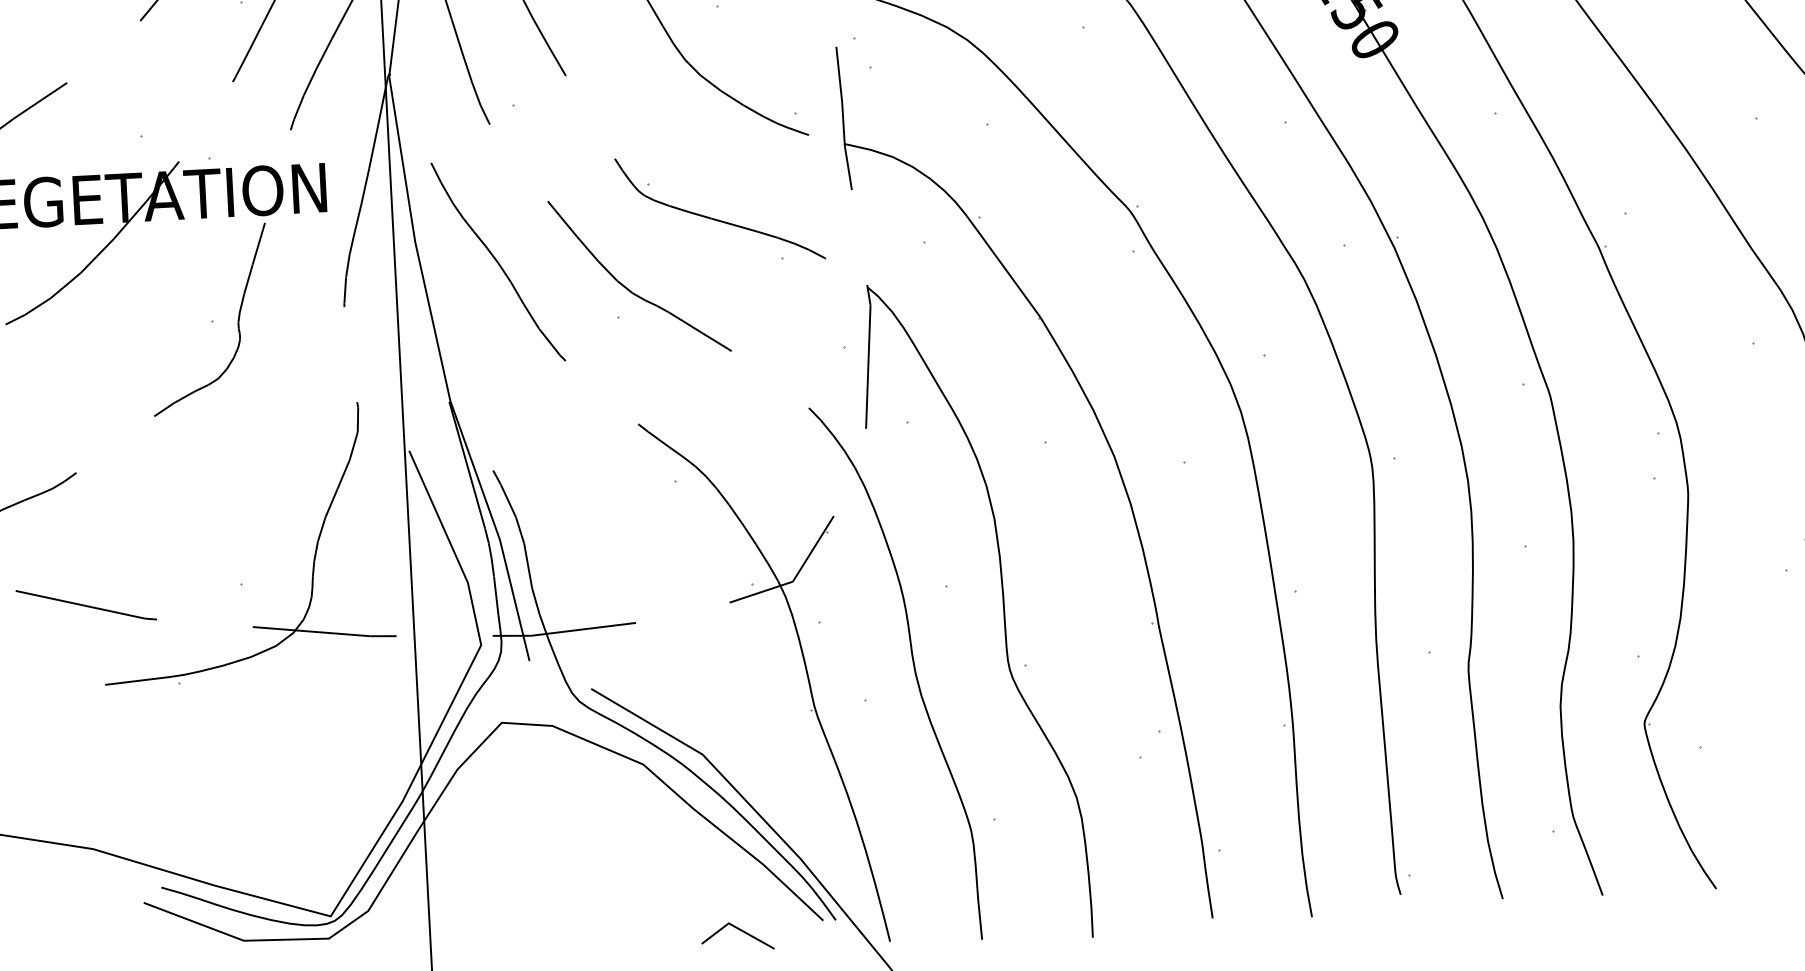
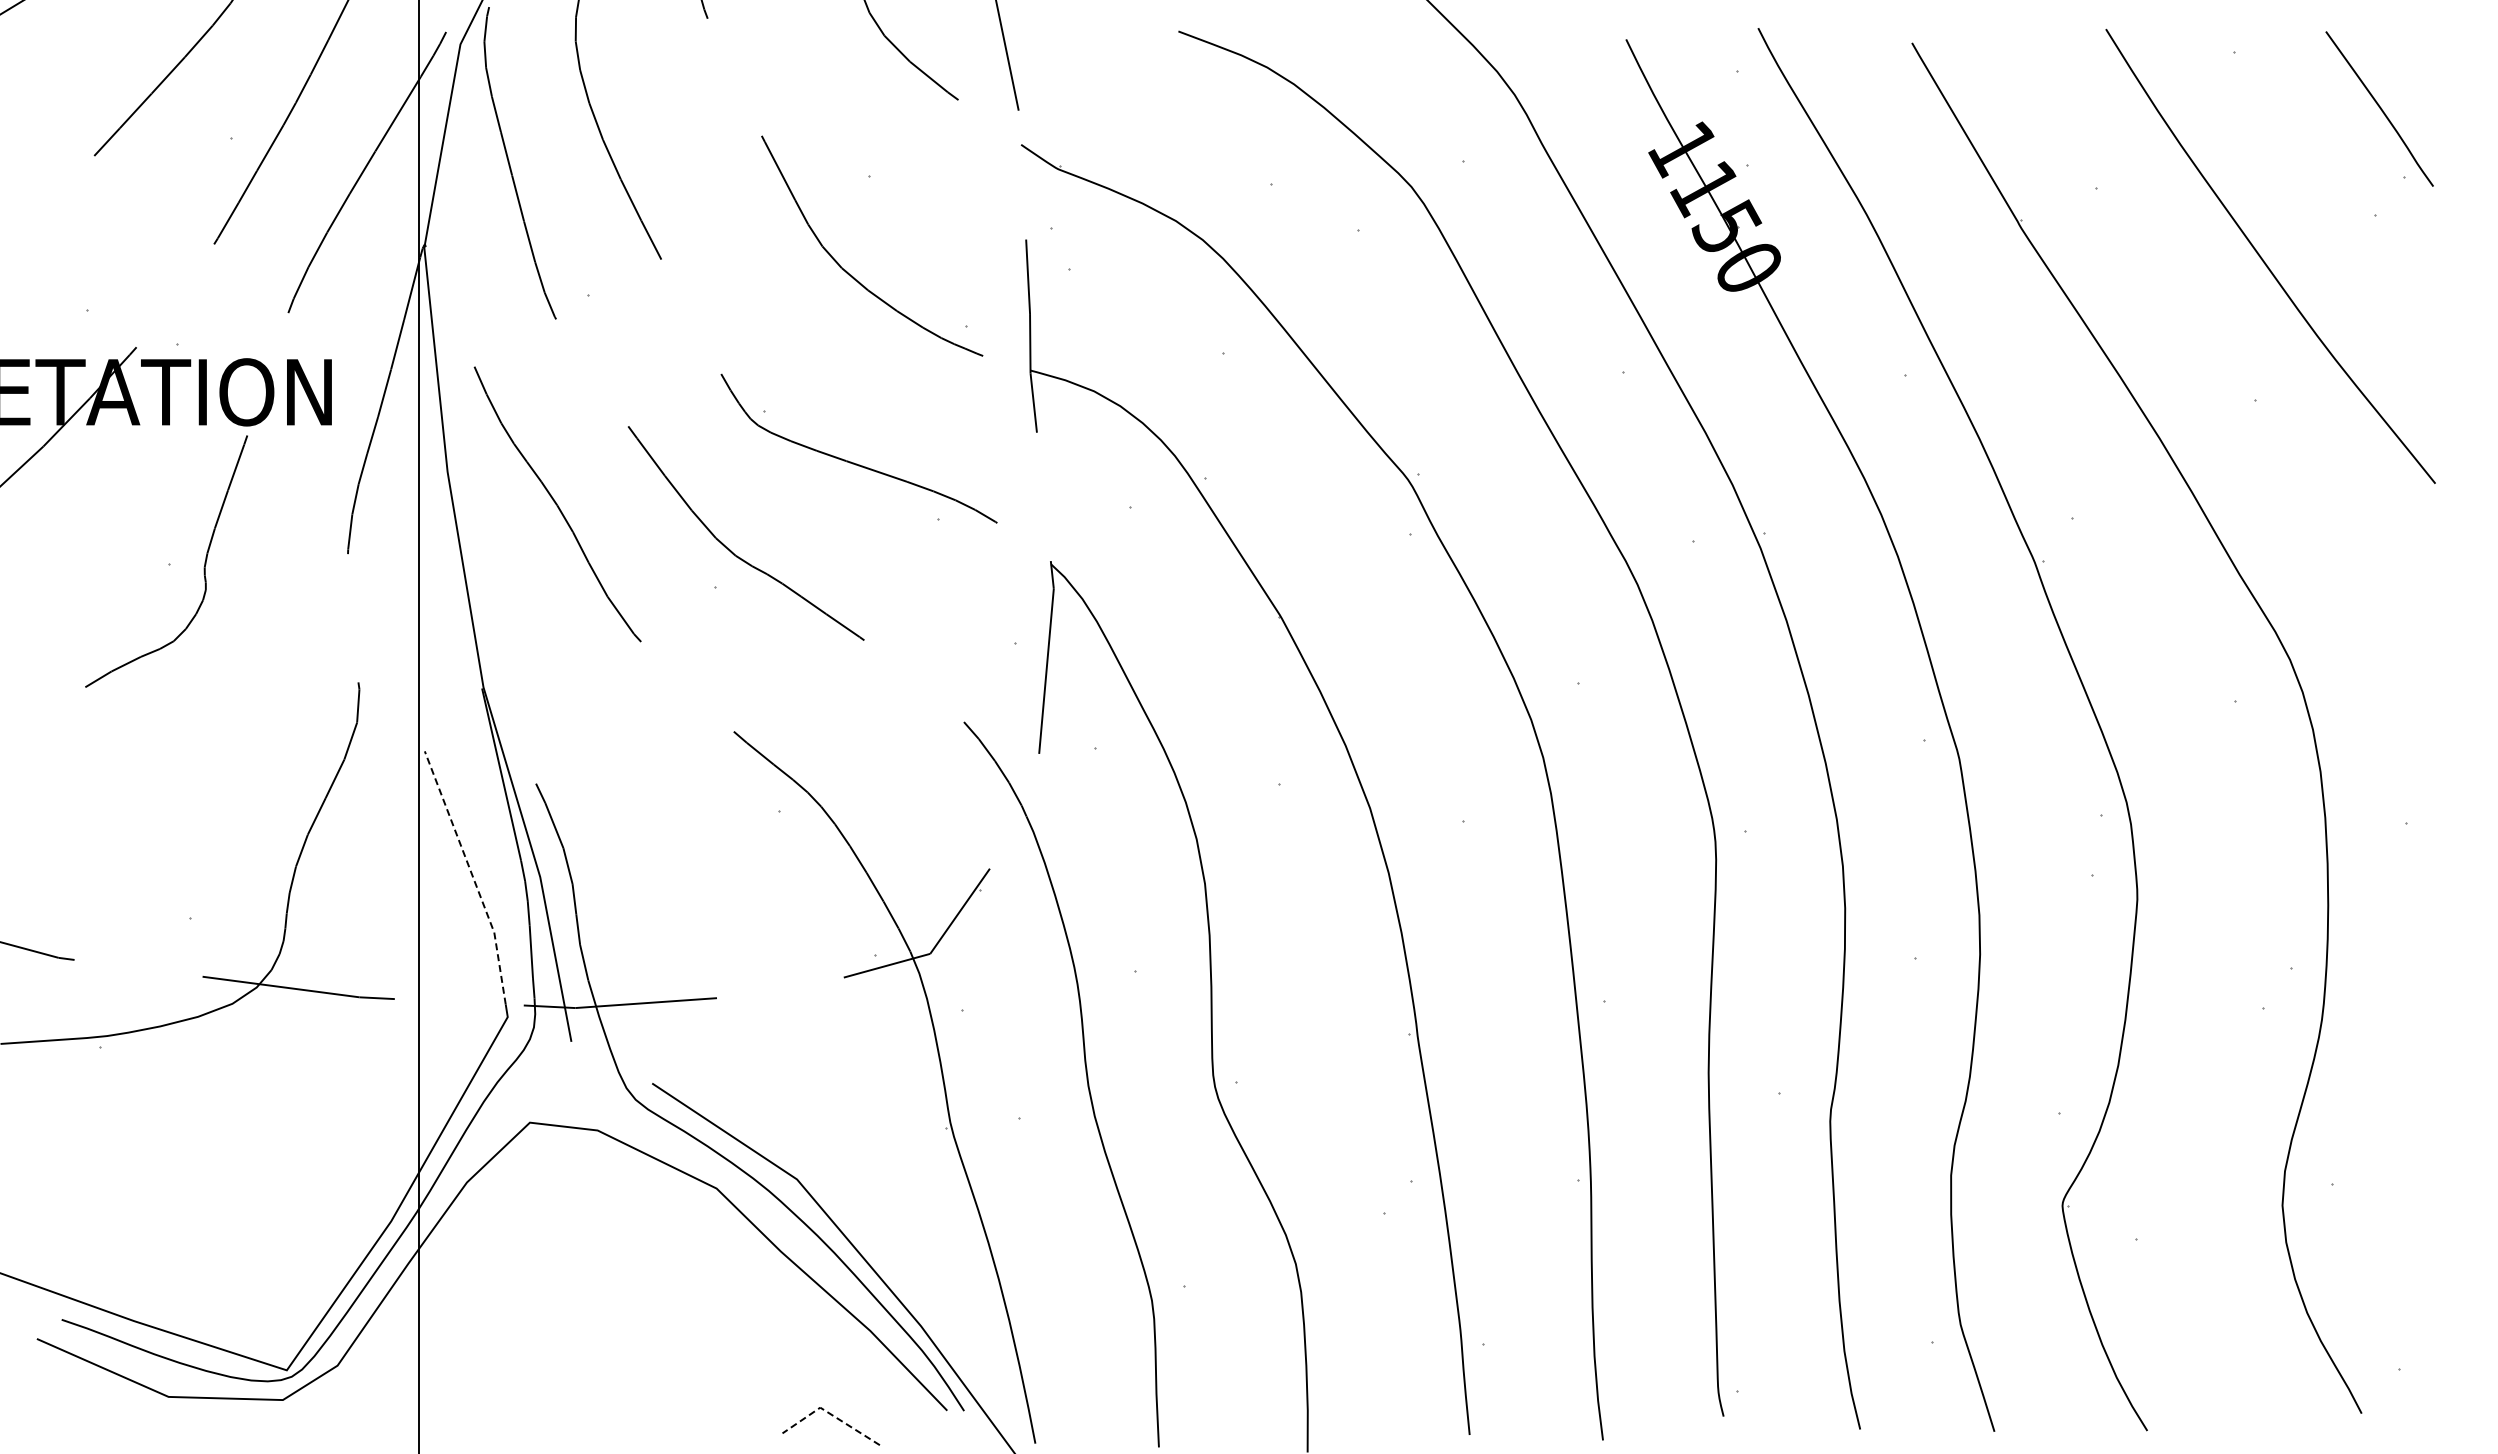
line: (449, 541) -> (472, 875), solid -> dashed
line: (736, 928) -> (830, 1414), solid -> dashed

